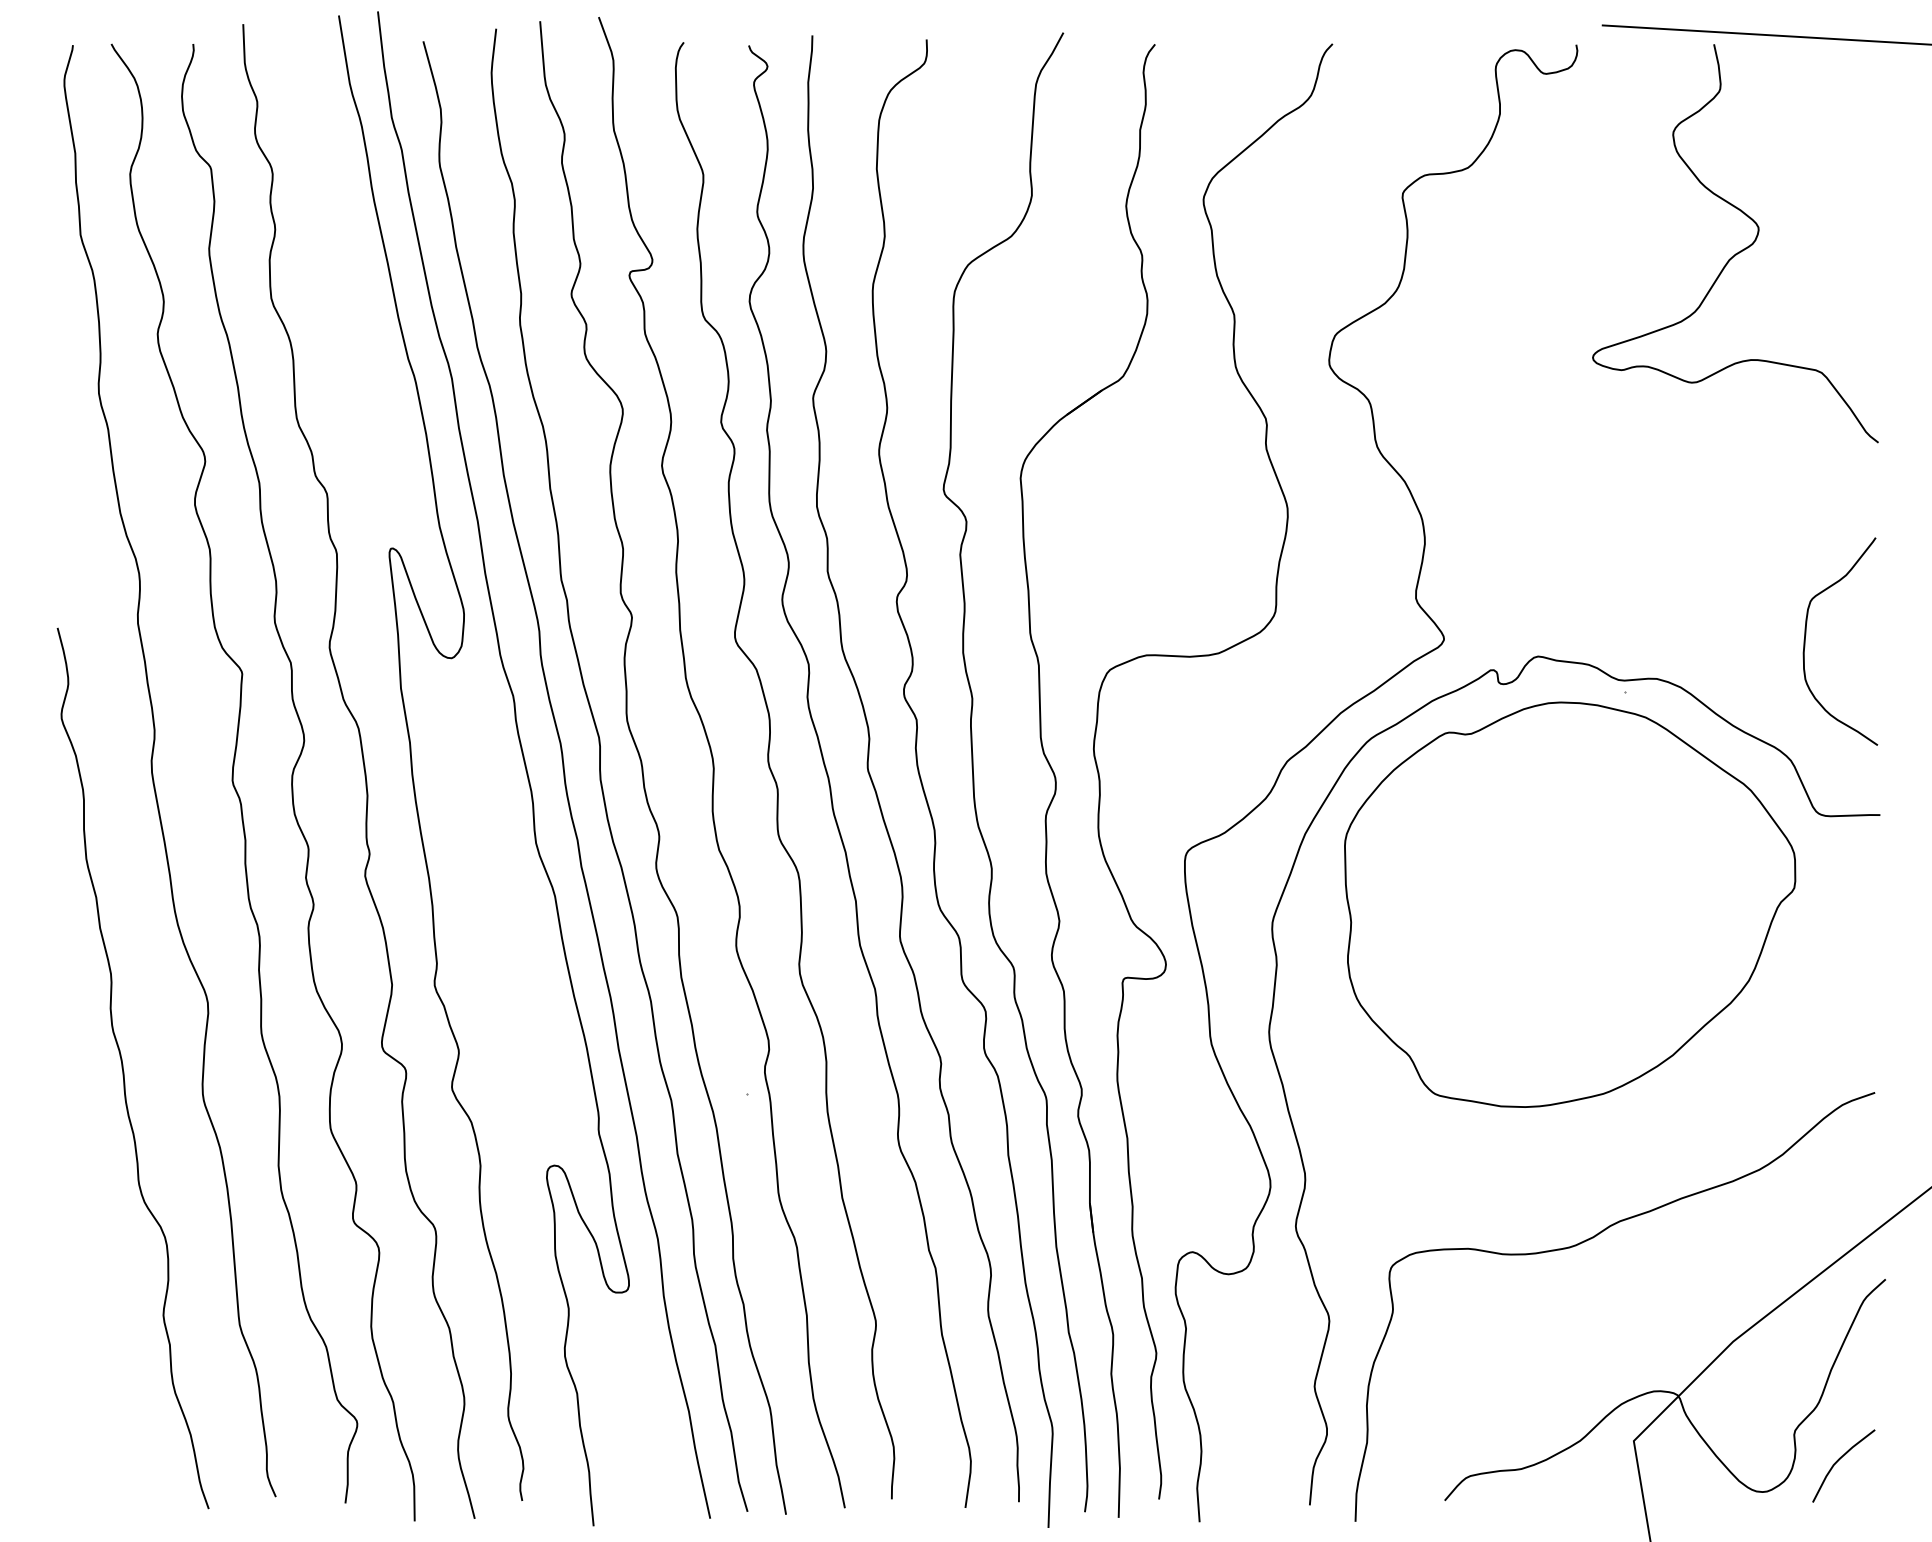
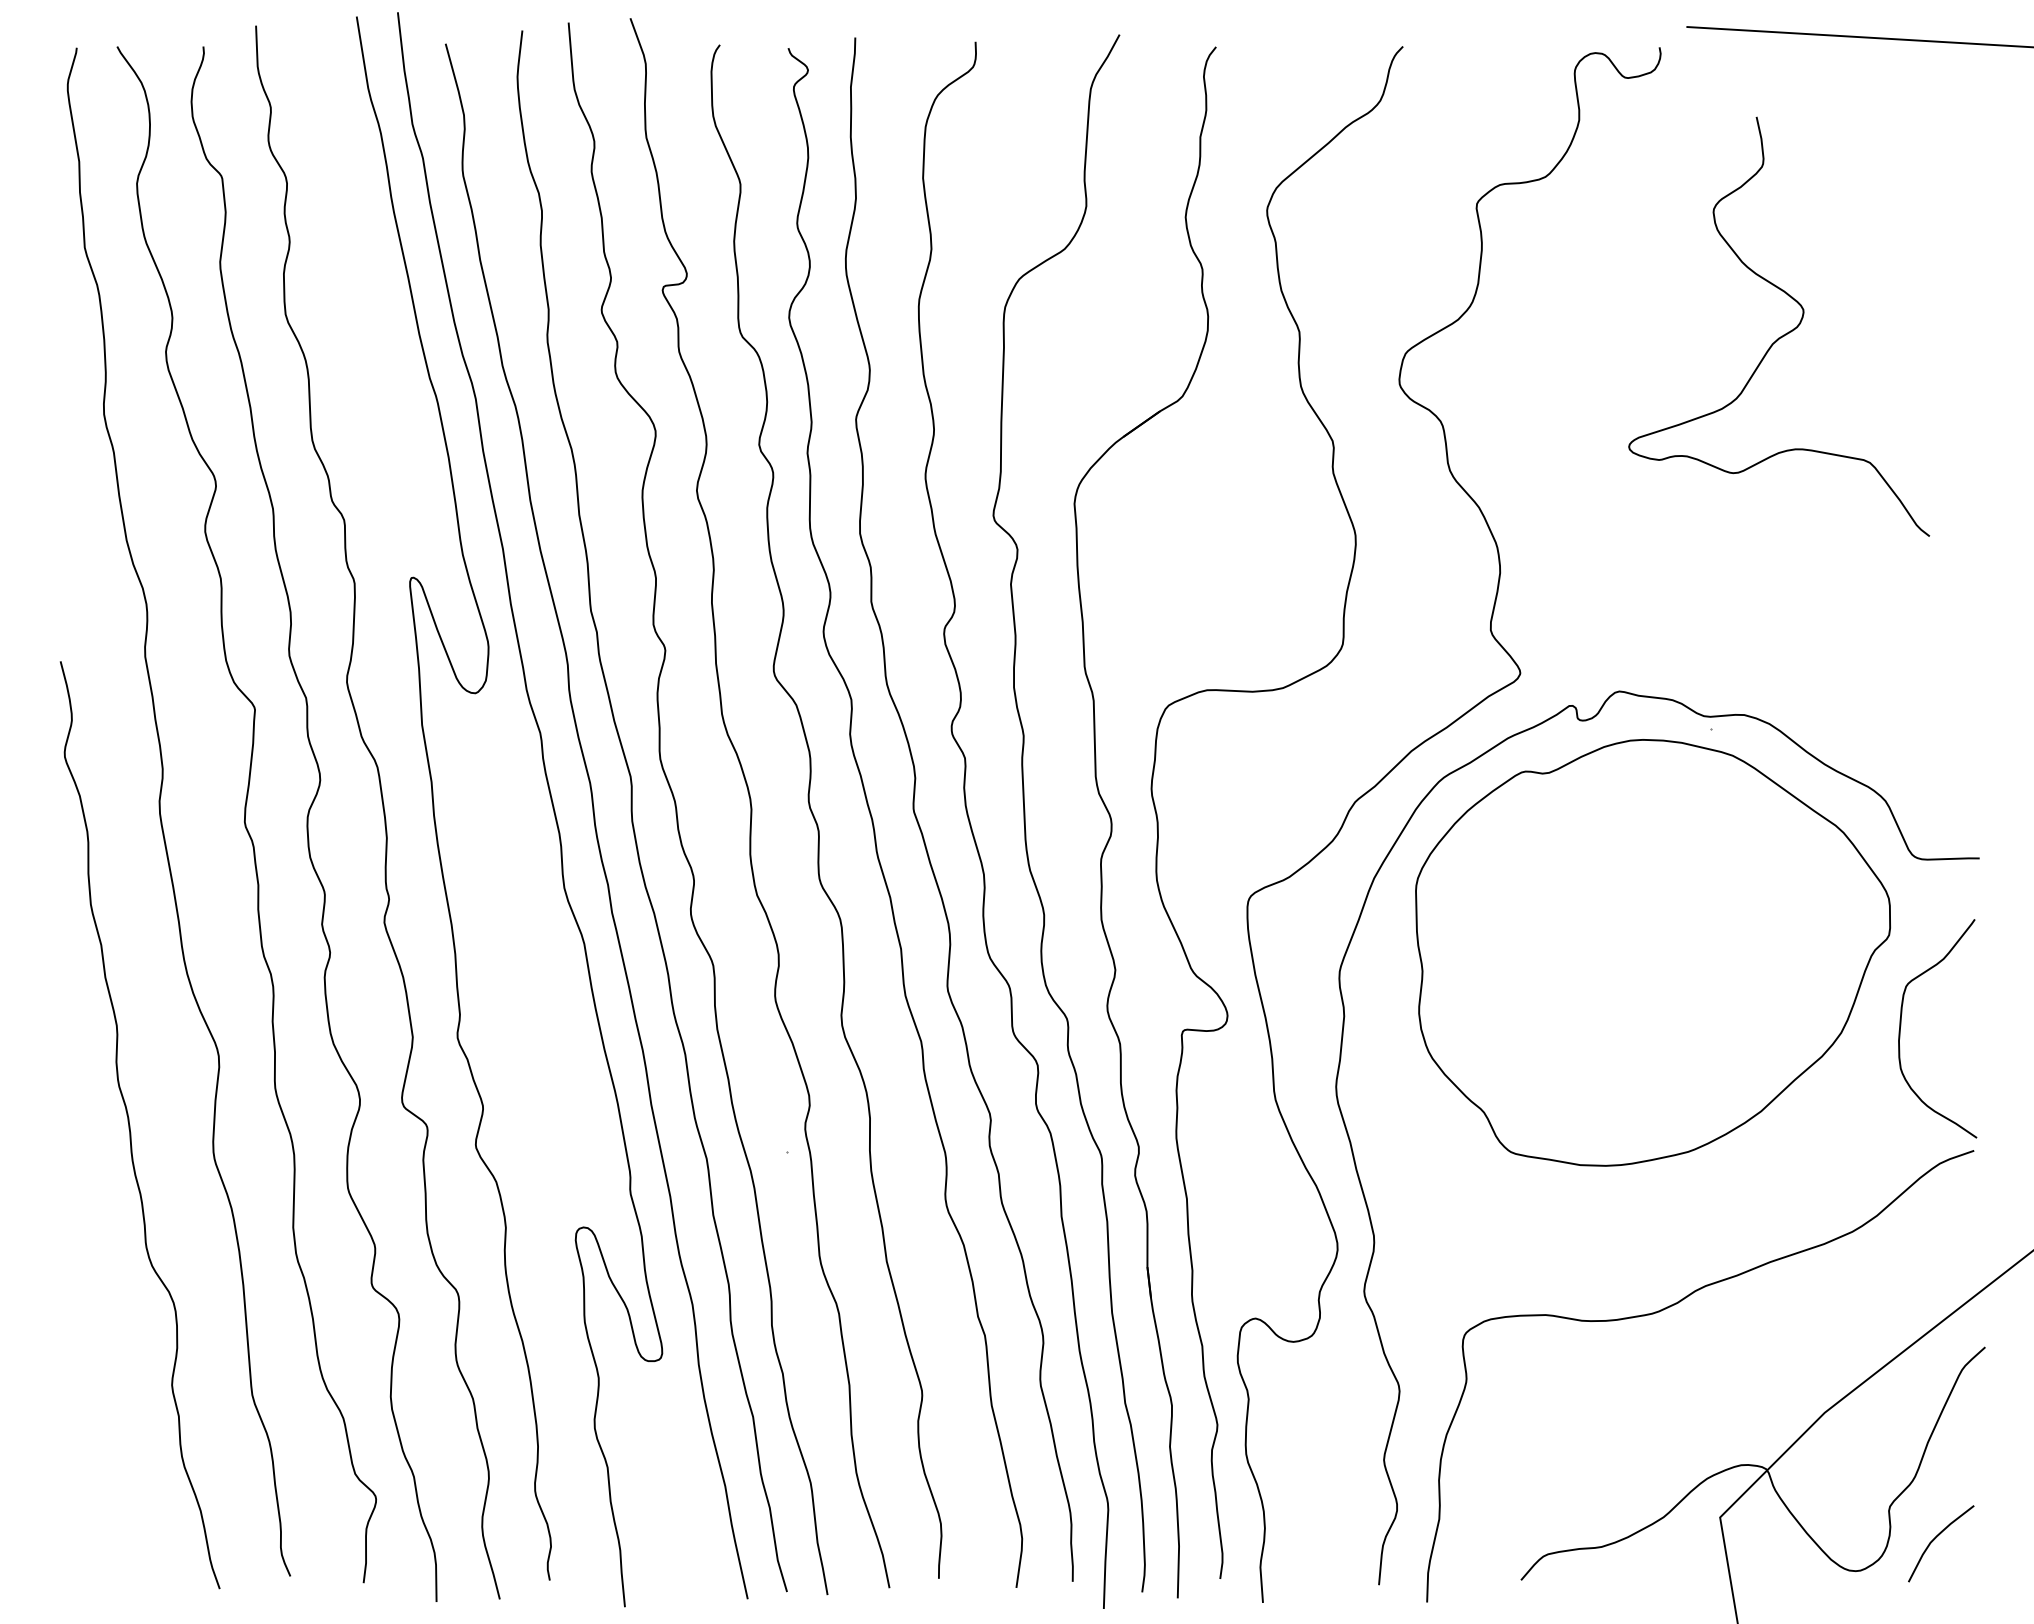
curve: (1739, 250) -> (1783, 334), moved
curve: (1806, 639) -> (1901, 1026), moved

